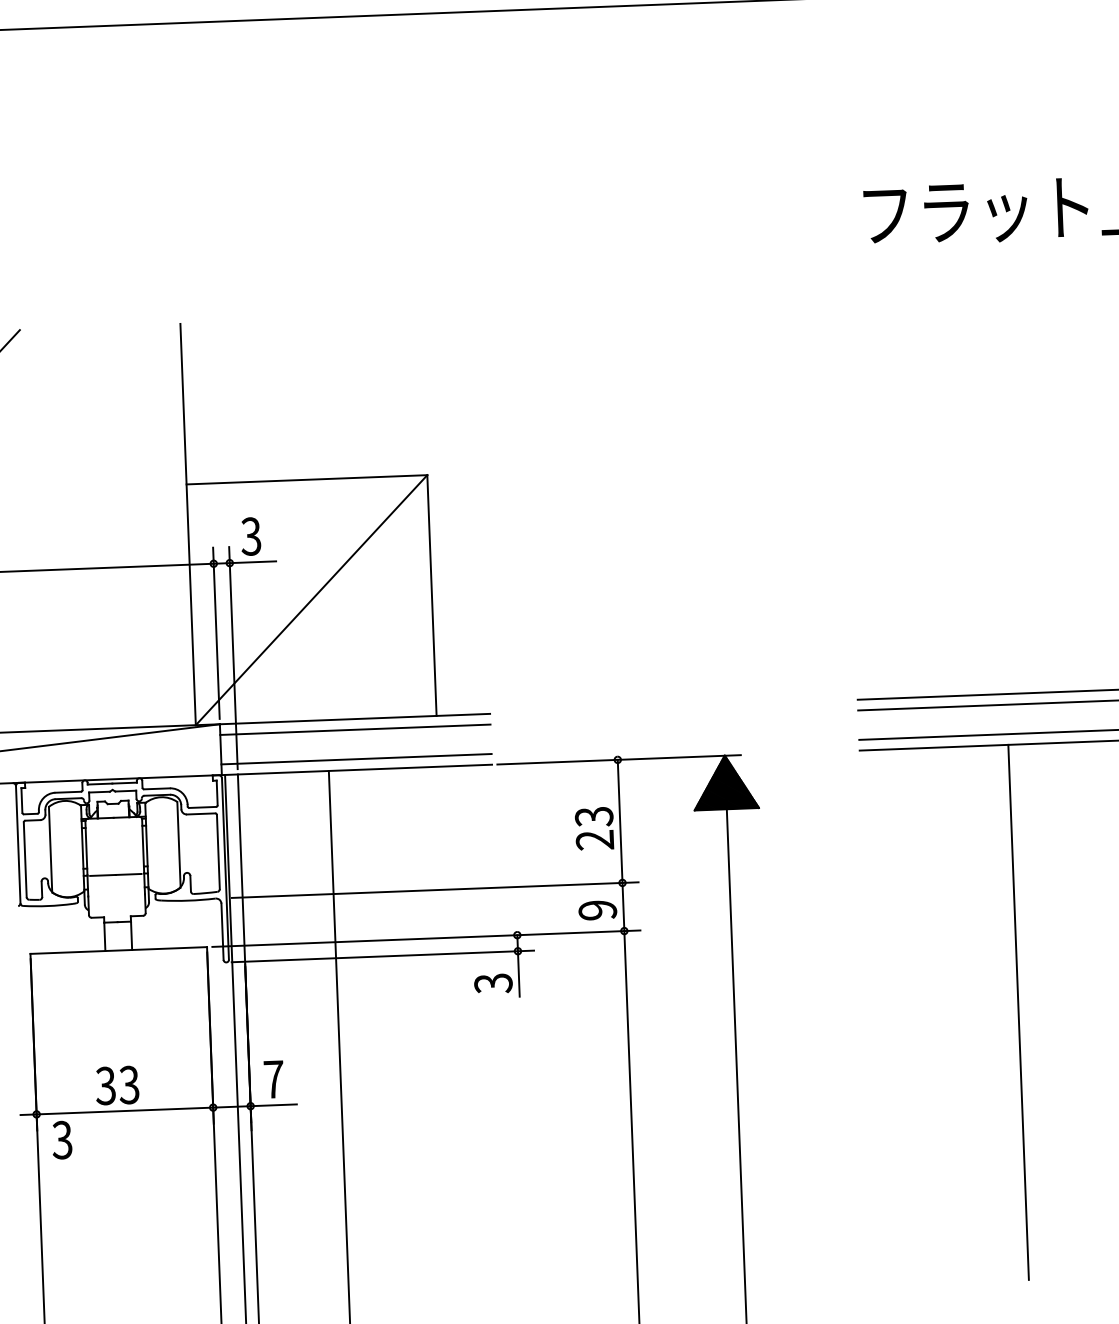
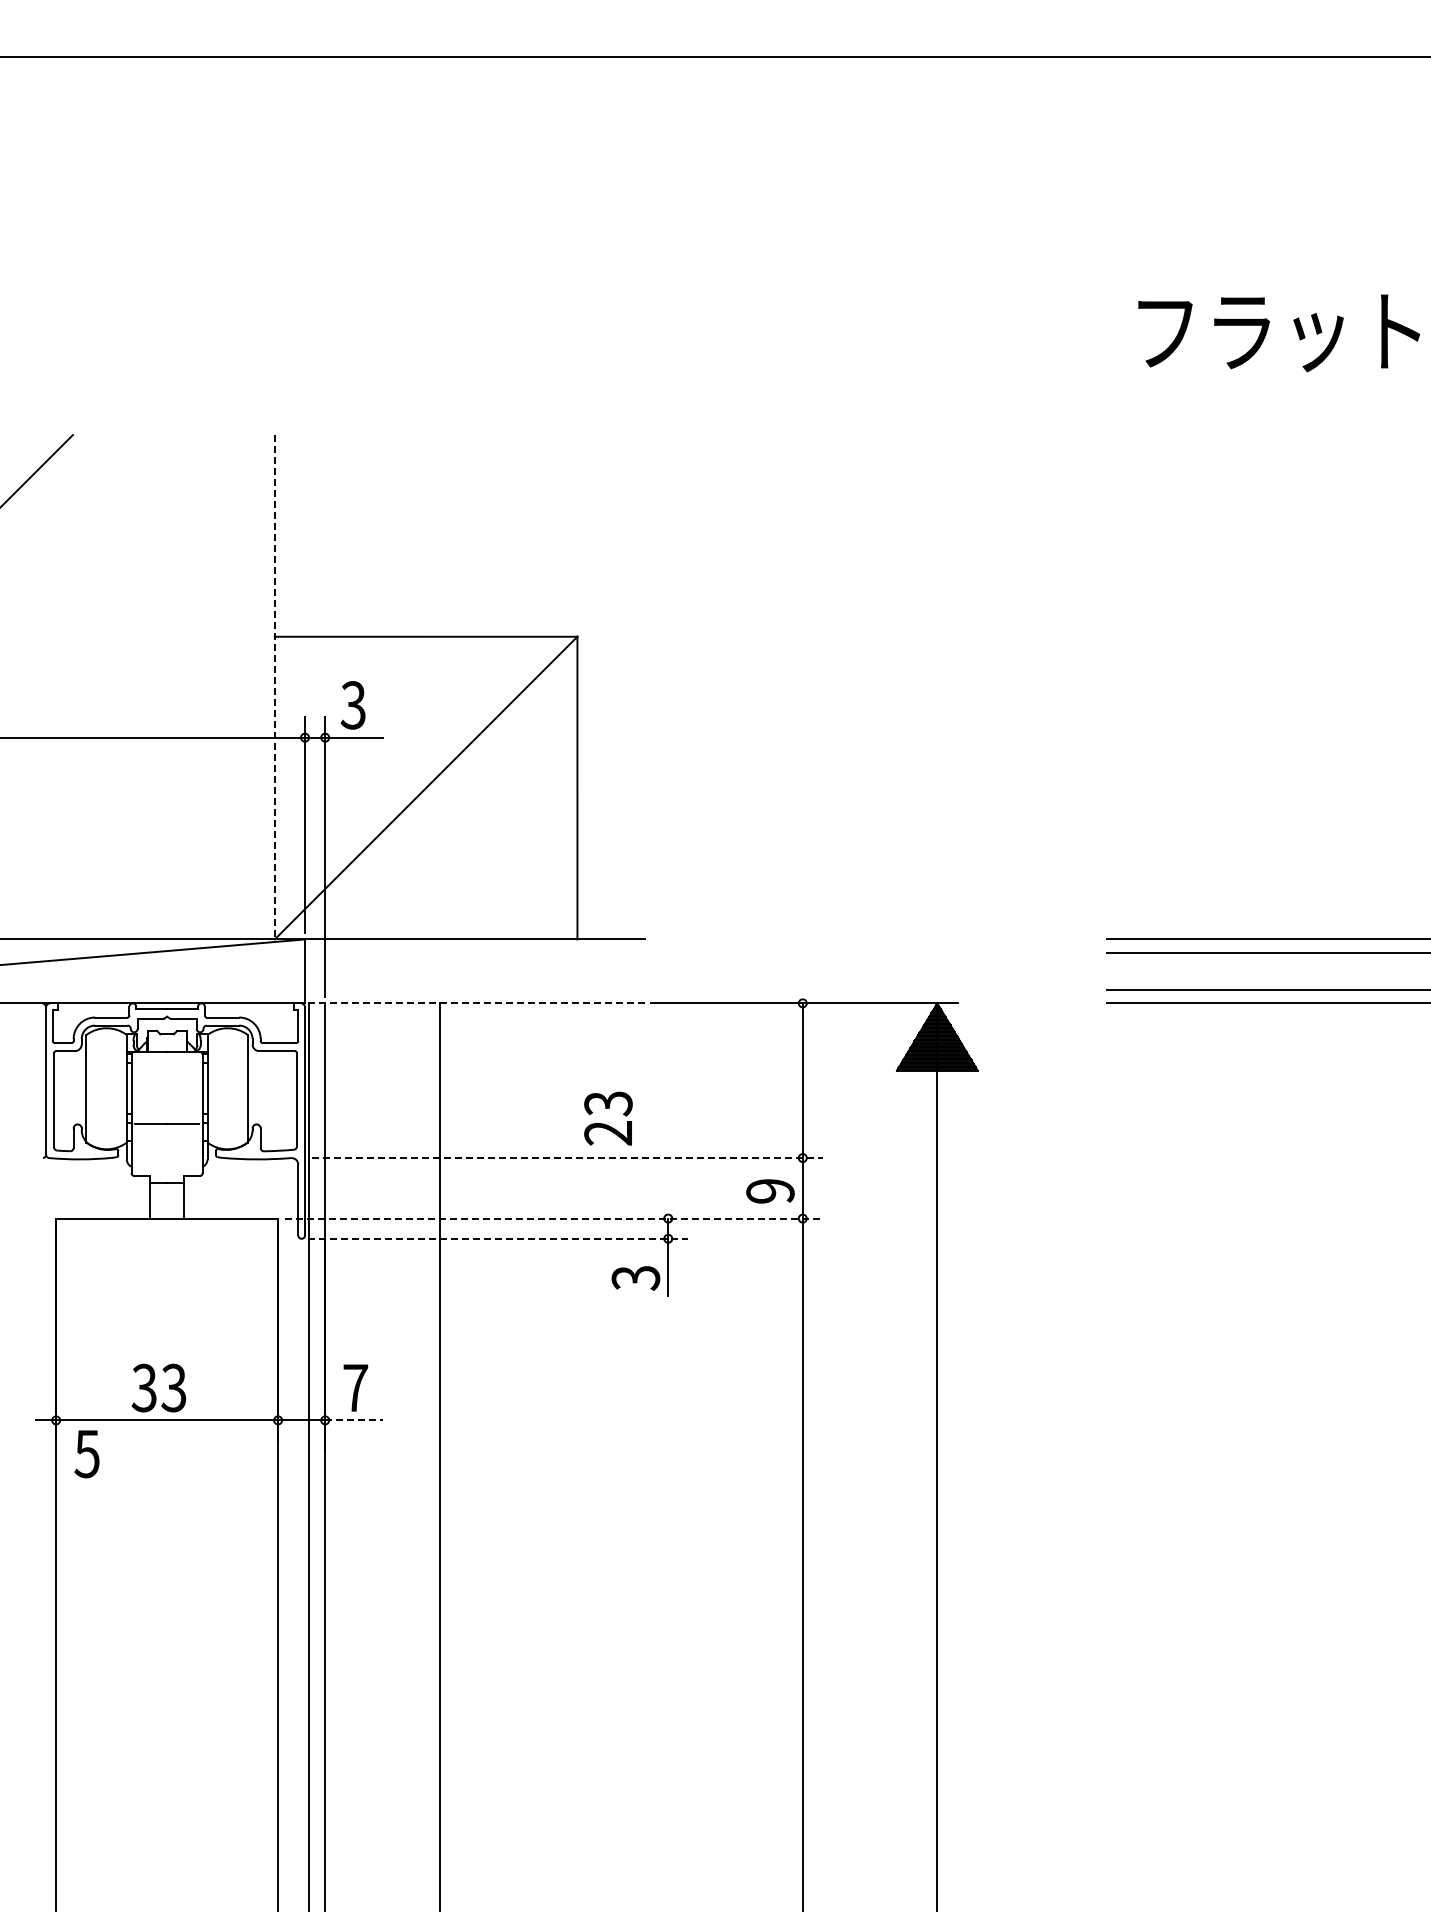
line: (187, 524) -> (274, 687), solid -> dashed
line: (355, 729) -> (474, 952), removed
line: (356, 758) -> (474, 989), removed
line: (356, 770) -> (474, 1003), solid -> dashed
text: (594, 828) -> (608, 1118), moved
line: (435, 890) -> (567, 1158), solid -> dashed
line: (426, 938) -> (554, 1218), solid -> dashed
line: (382, 956) -> (498, 1238), solid -> dashed
line: (1018, 1012) -> (1293, 1339), removed
line: (273, 1105) -> (354, 1420), solid -> dashed
text: (61, 1139) -> (86, 1453), 3 -> 5

